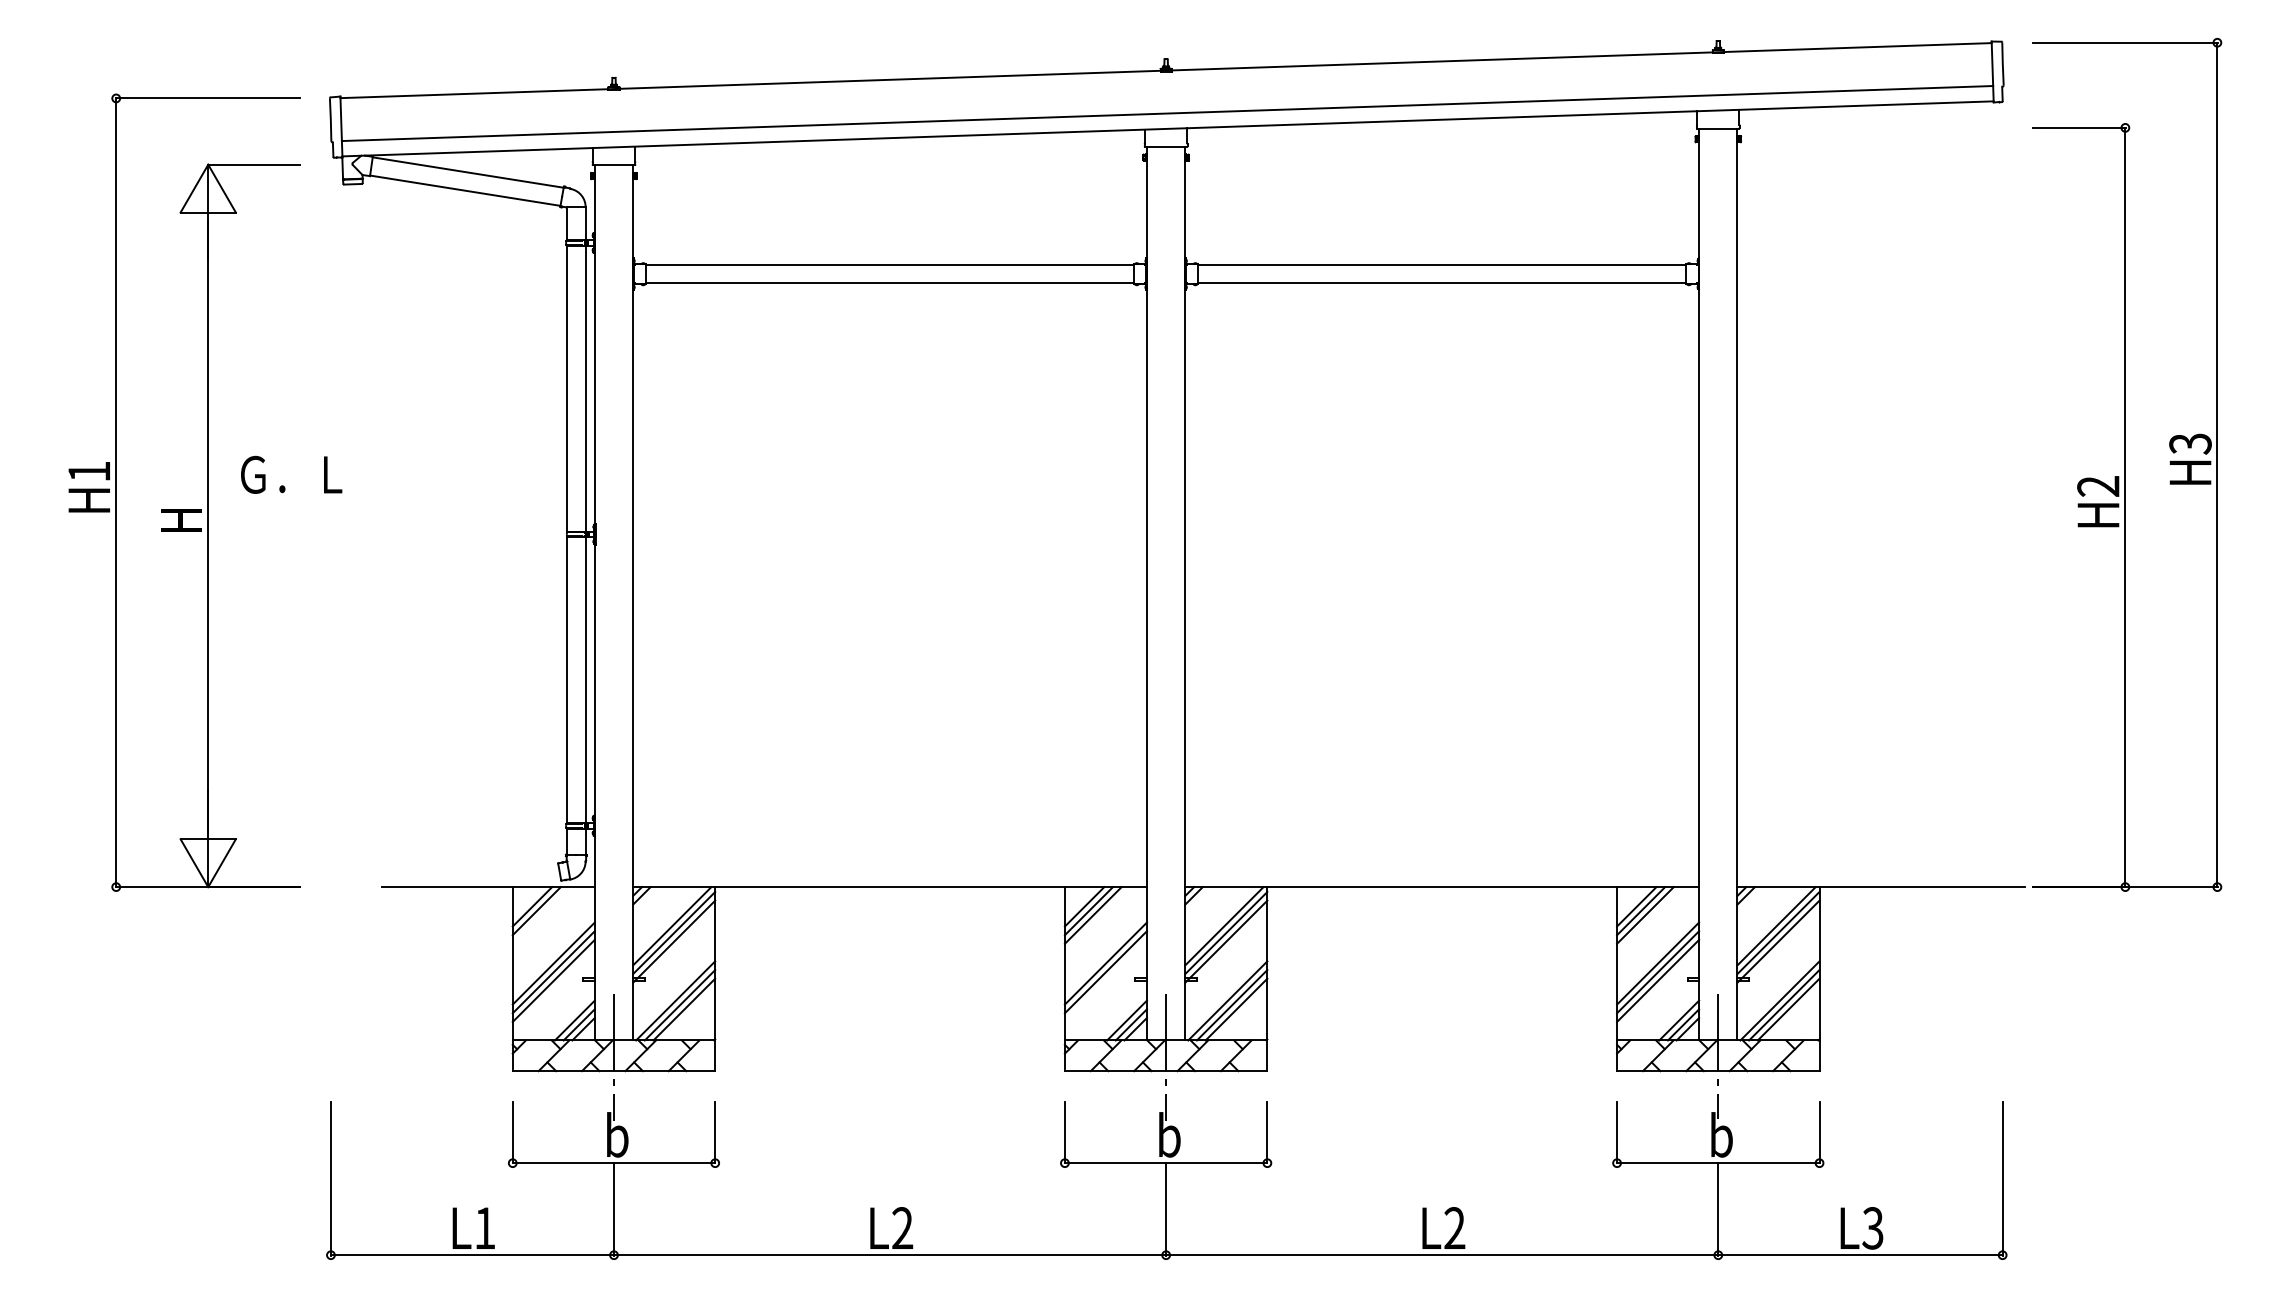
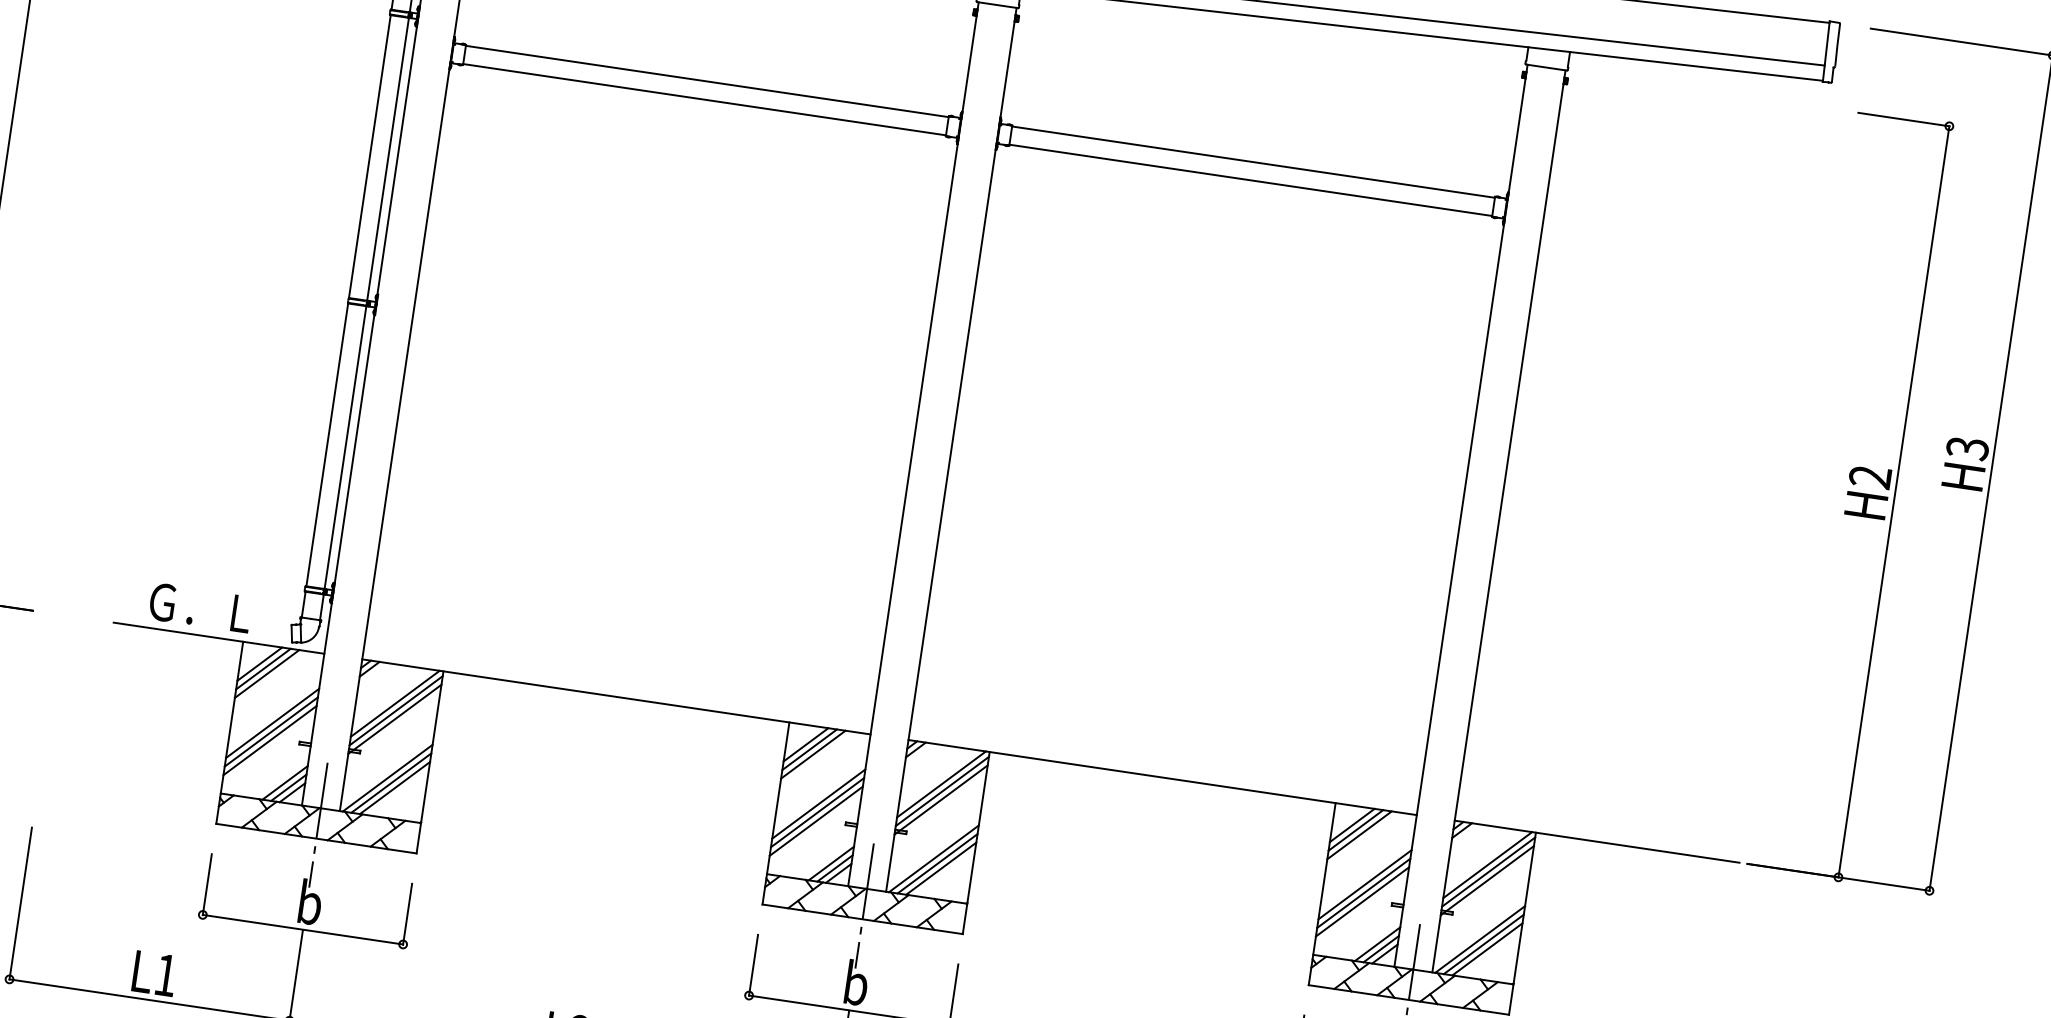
text: (291, 474) -> (200, 607), moved
line: (540, 915) -> (266, 673), added
line: (1105, 980) -> (815, 820), added

